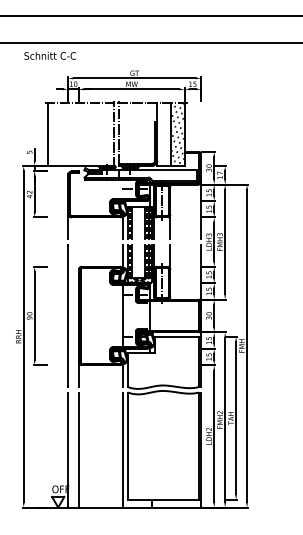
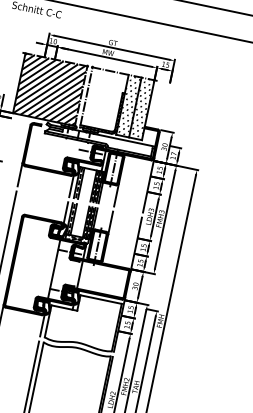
hatch: (163, 133) -> (128, 105), added
hatch: (80, 134) -> (50, 89), added

